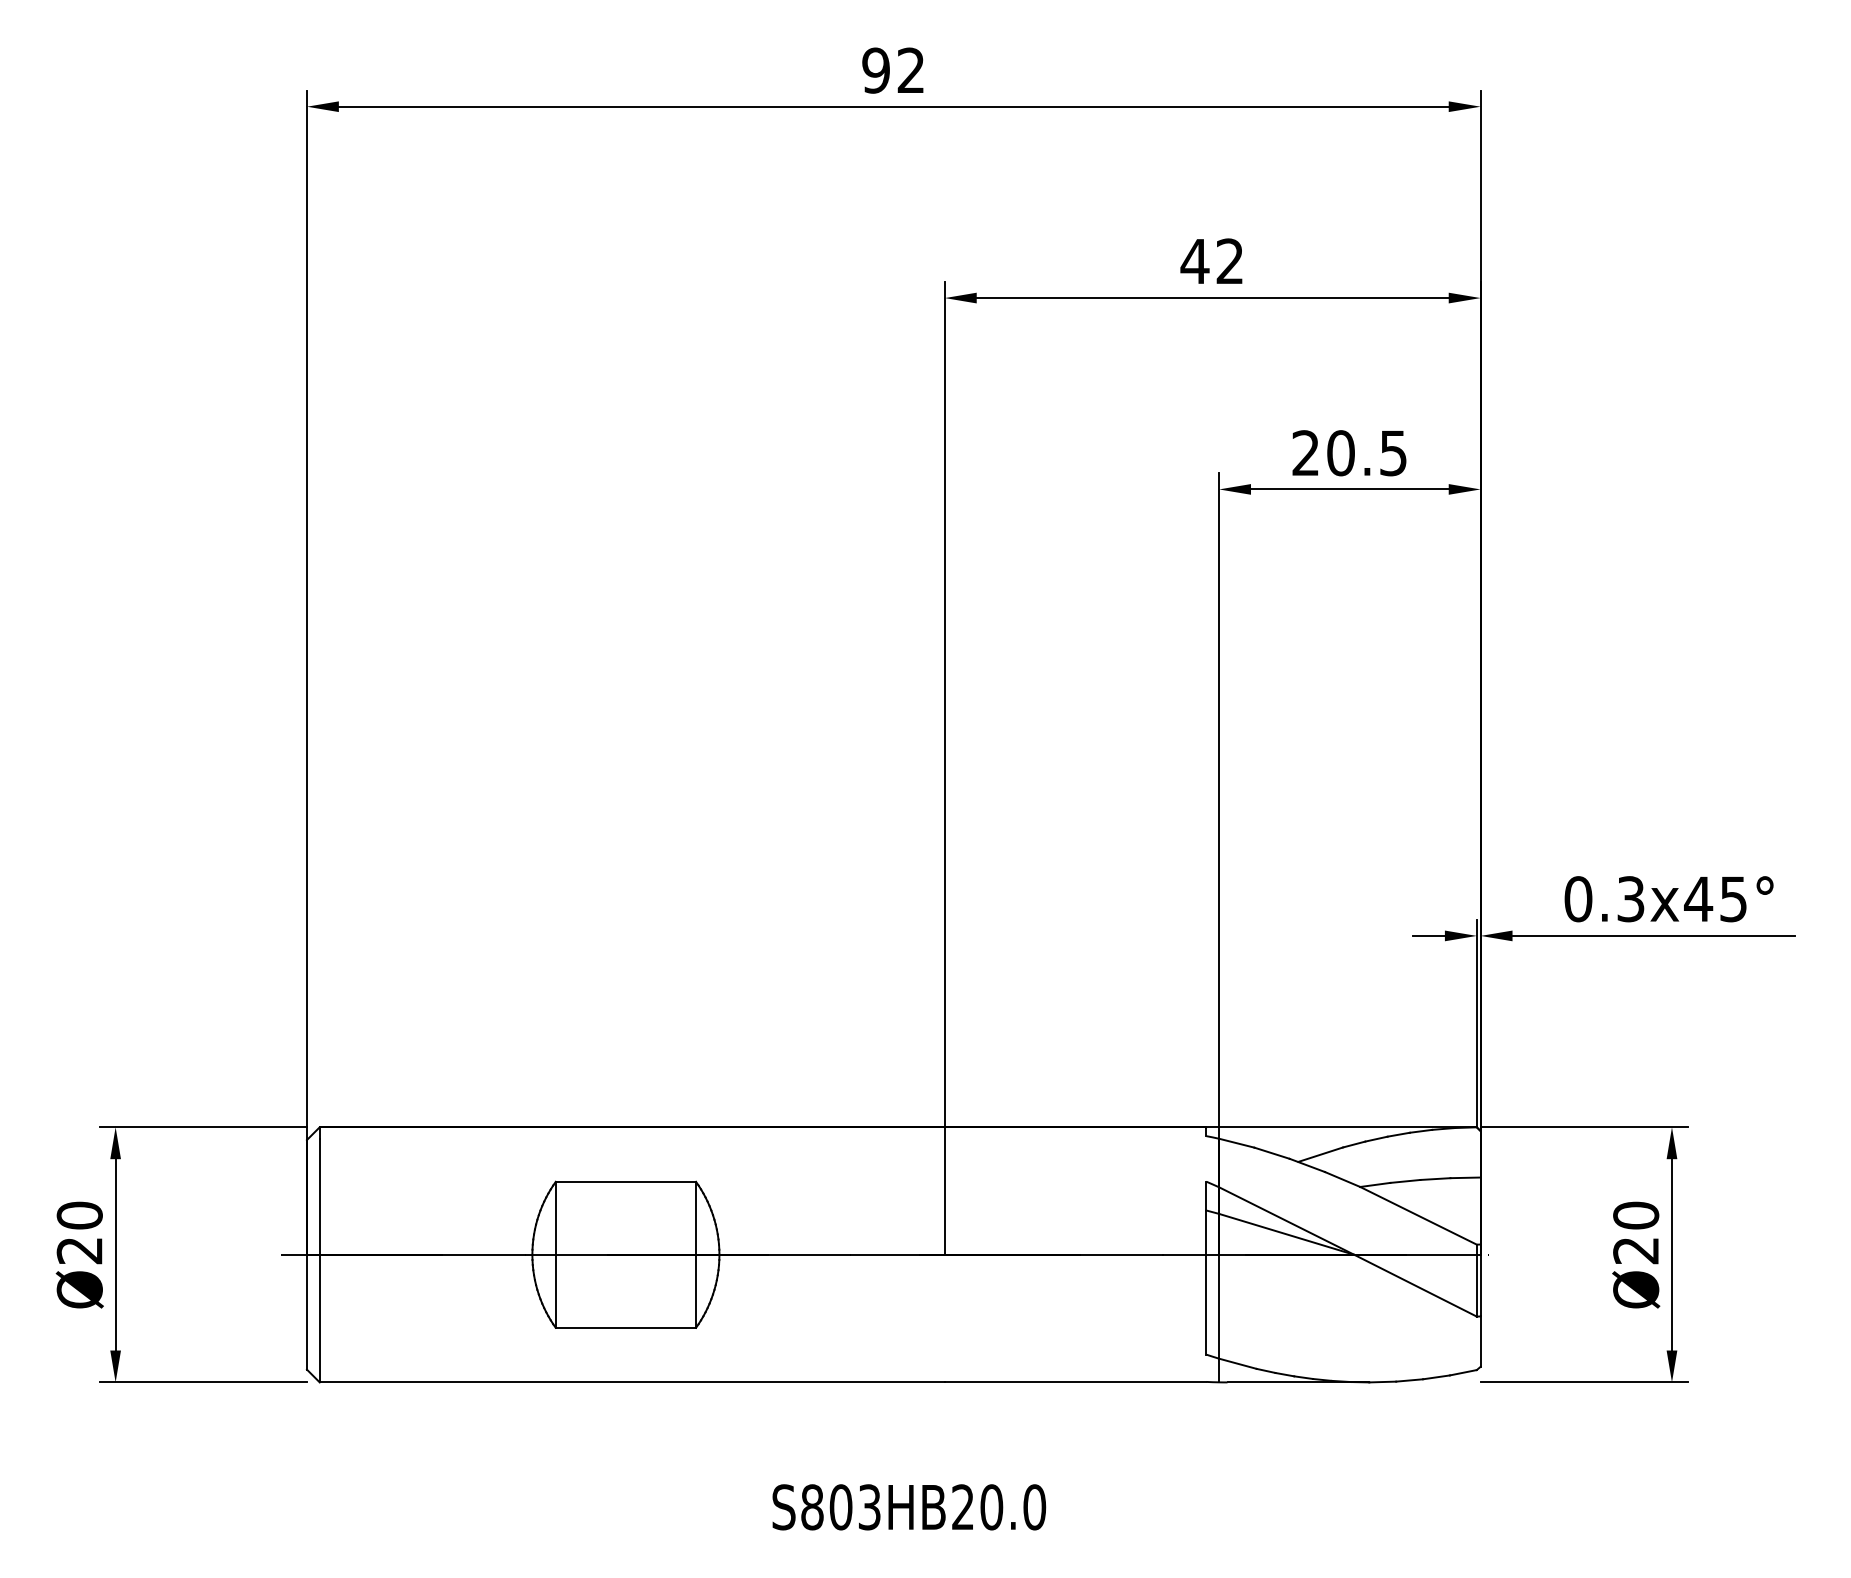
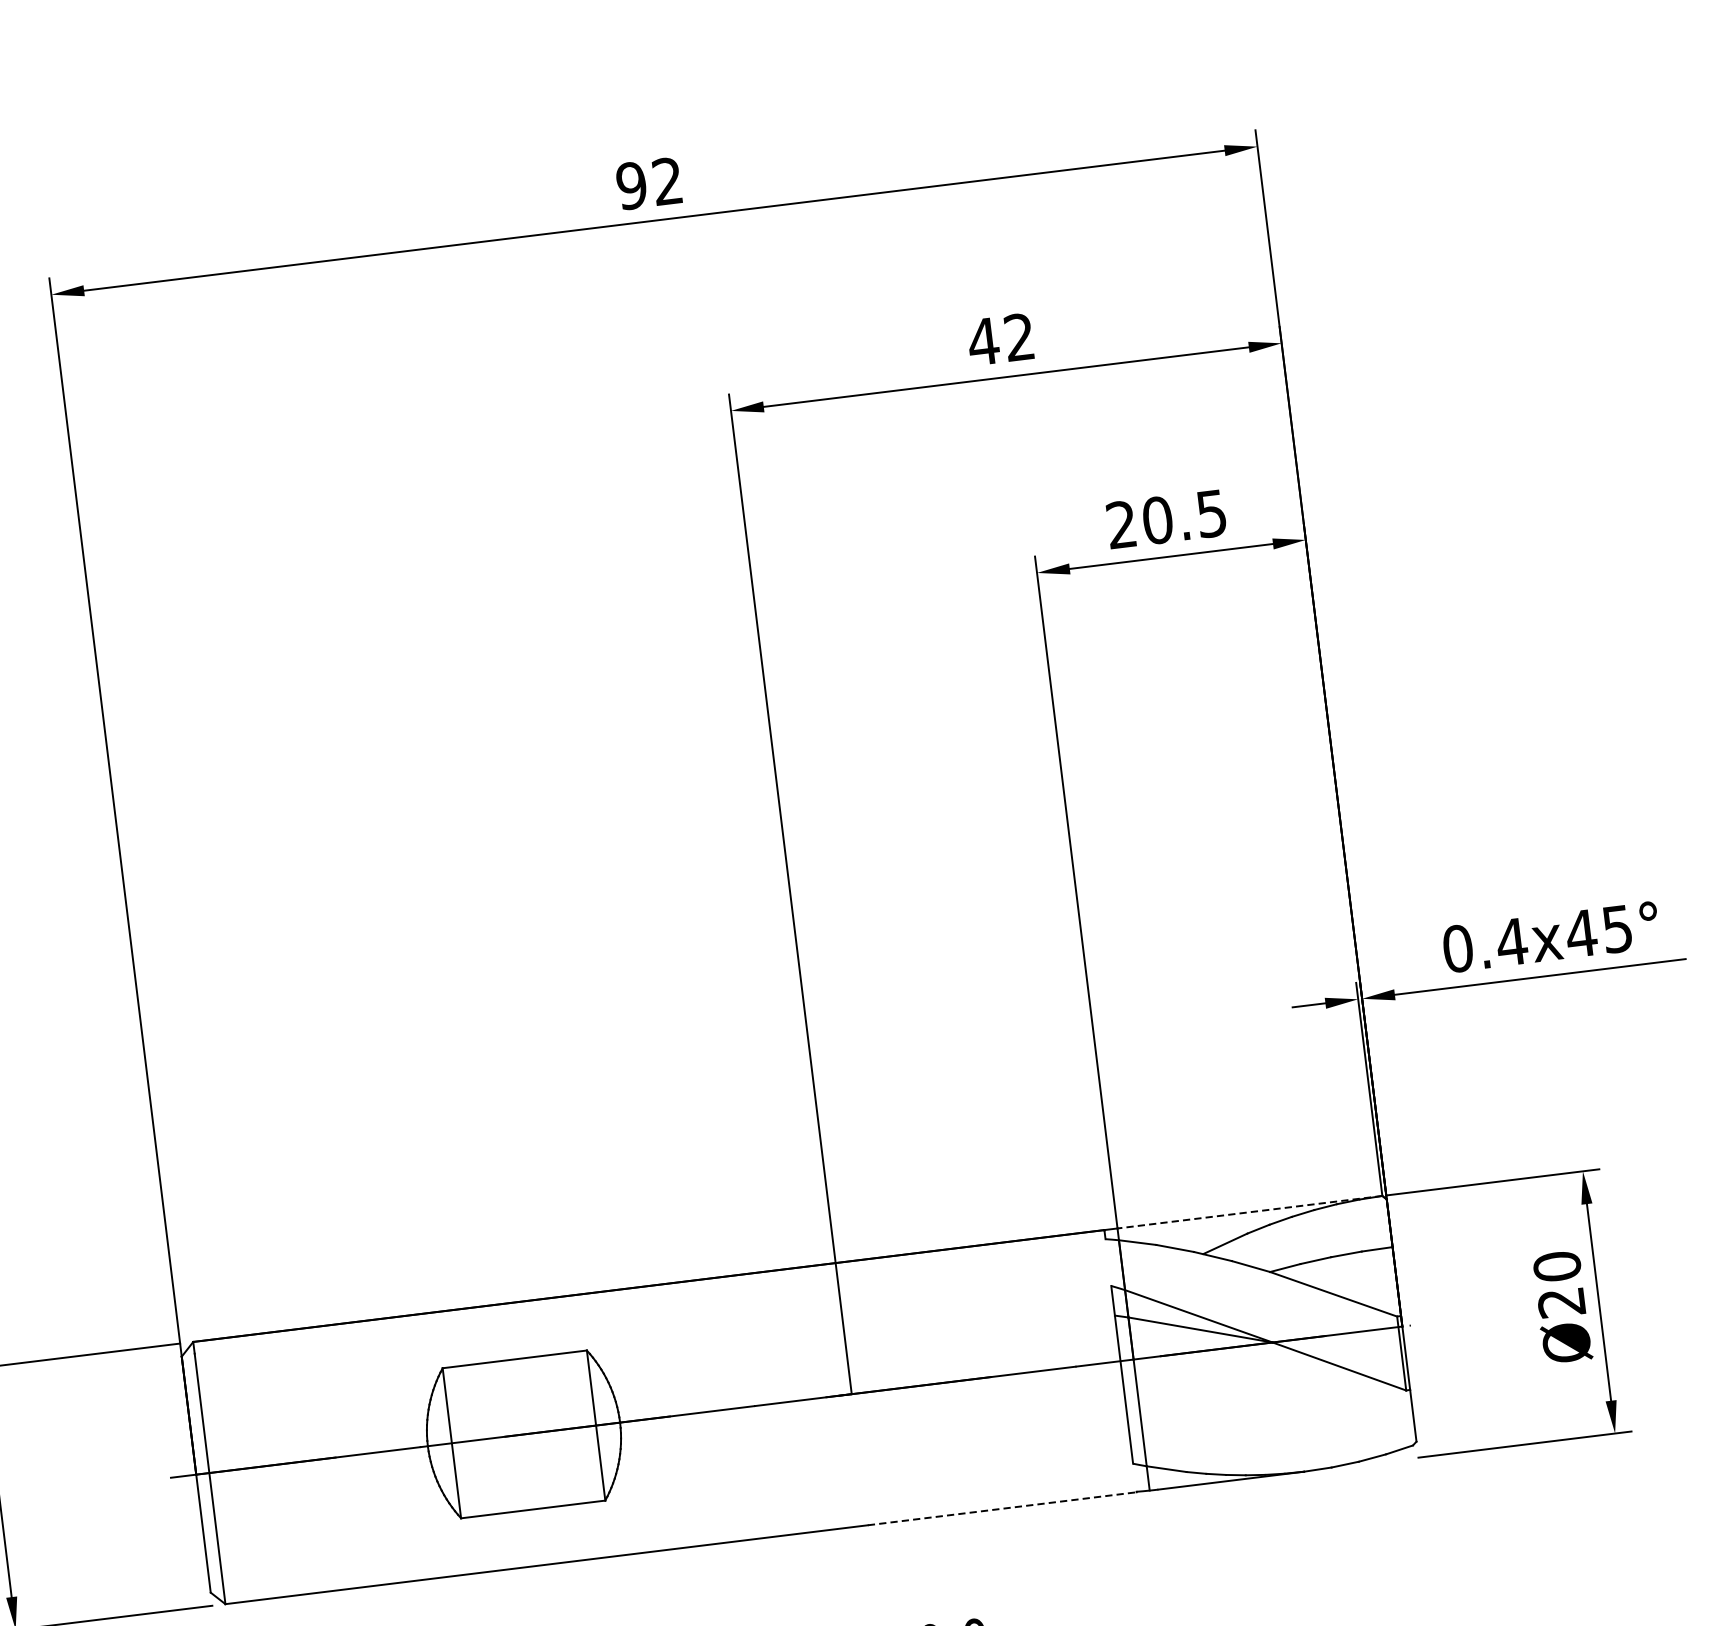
text: (1630, 899) -> (1511, 942), 0.3x45° -> 0.4x45°
line: (1347, 1127) -> (1249, 1212), solid -> dashed
line: (1075, 1382) -> (1002, 1508), solid -> dashed

